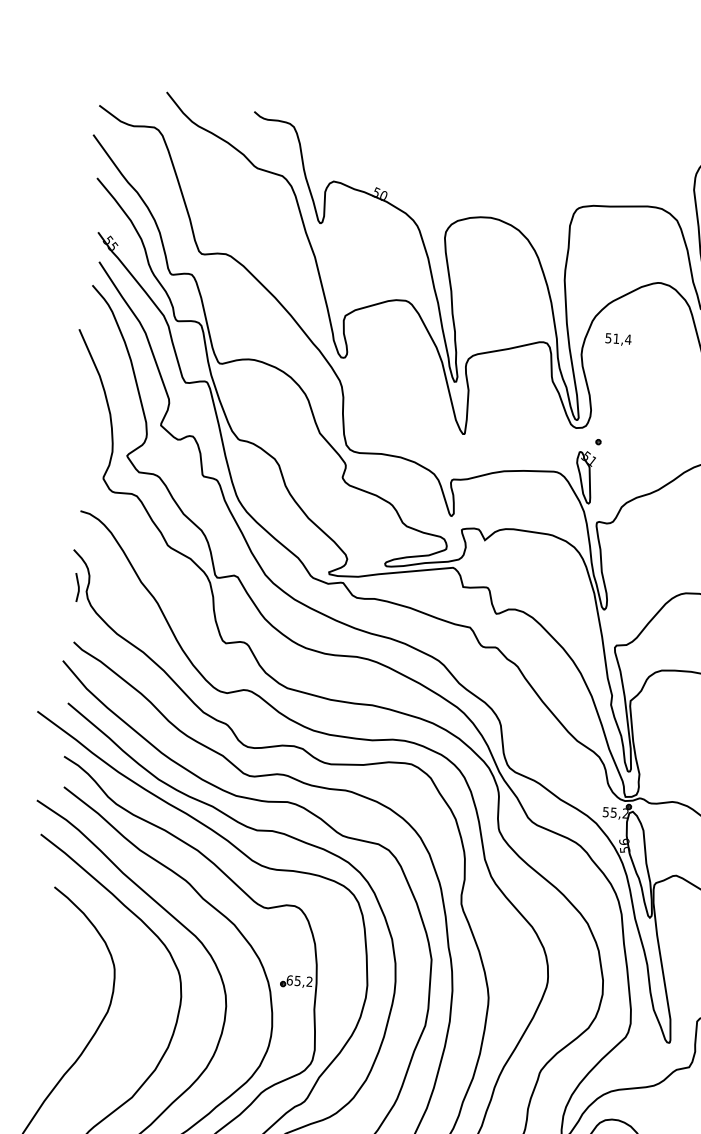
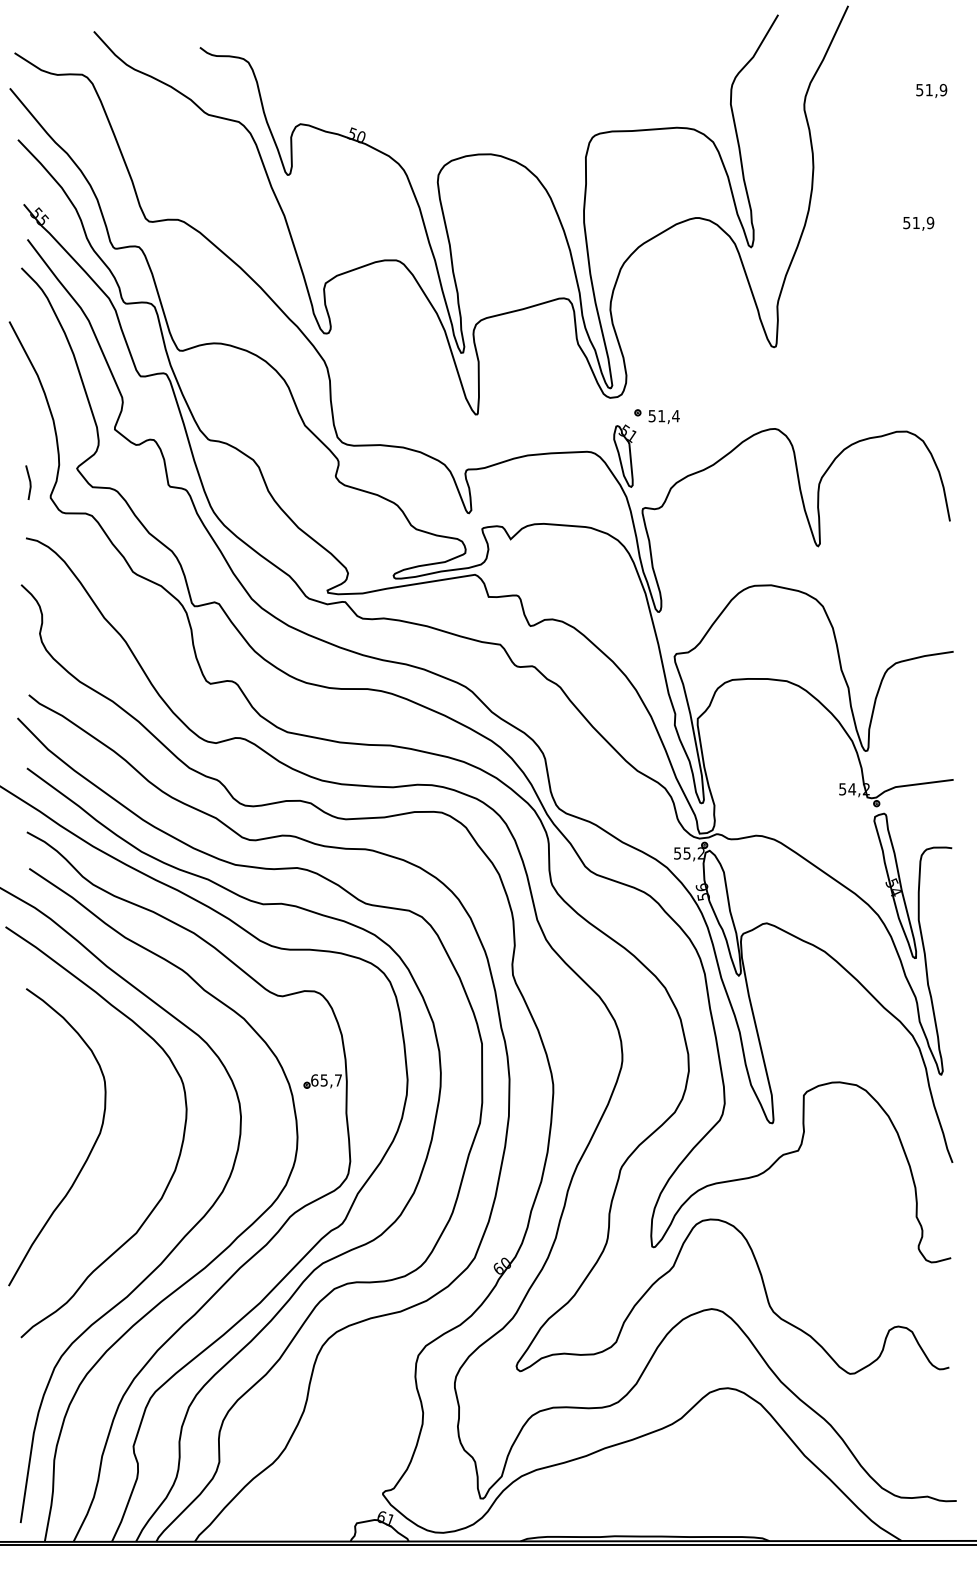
text: (617, 339) -> (663, 416), moved
line: (78, 587) -> (29, 482), moved
text: (308, 981) -> (337, 1080), 65,2 -> 65,7

